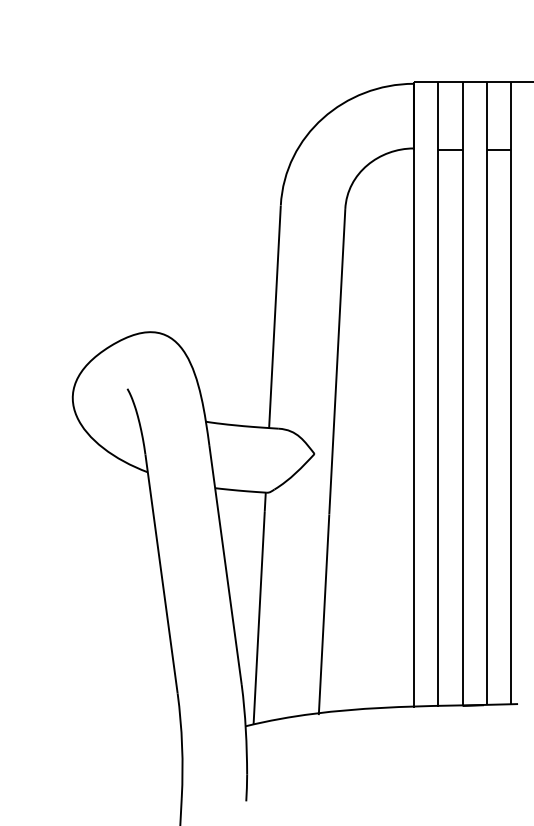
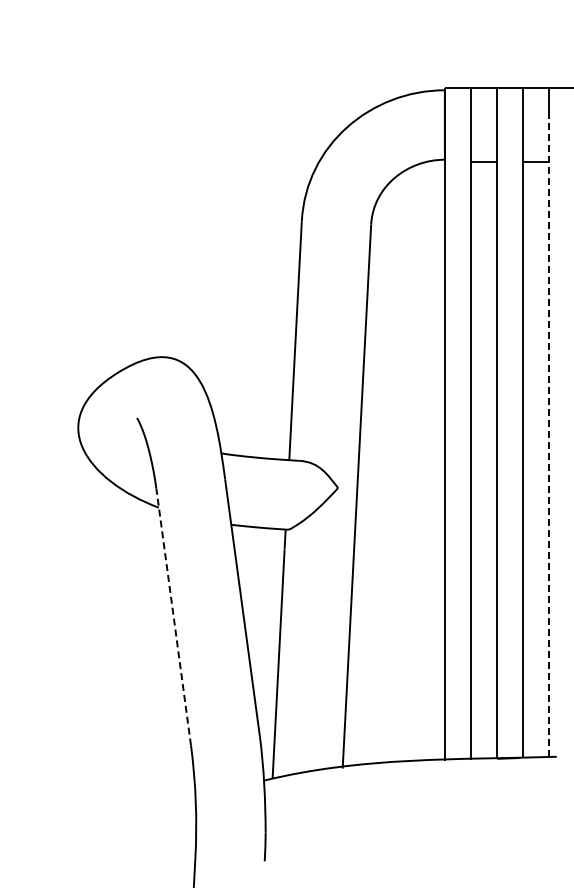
line: (511, 406) -> (549, 437), solid -> dashed
line: (161, 574) -> (173, 617), solid -> dashed

